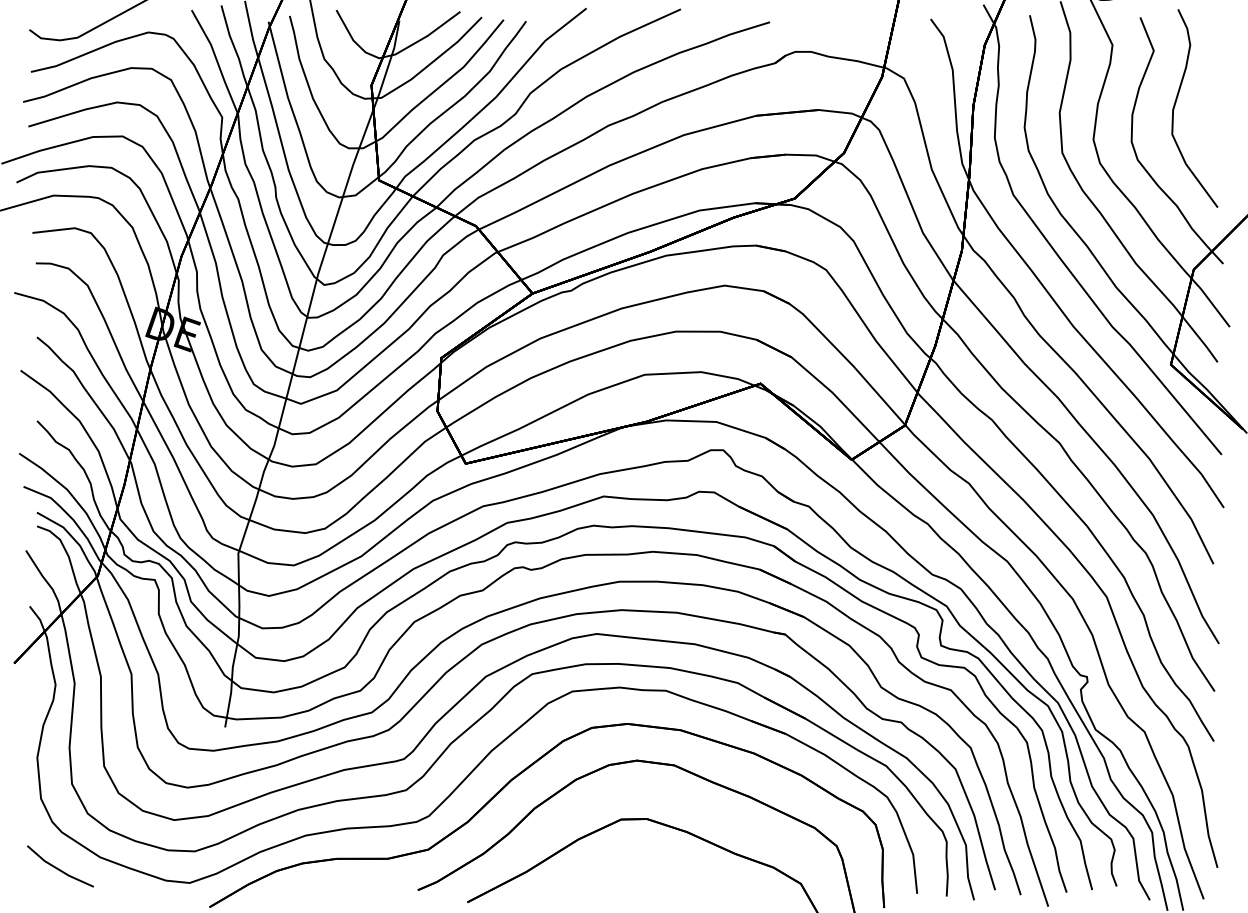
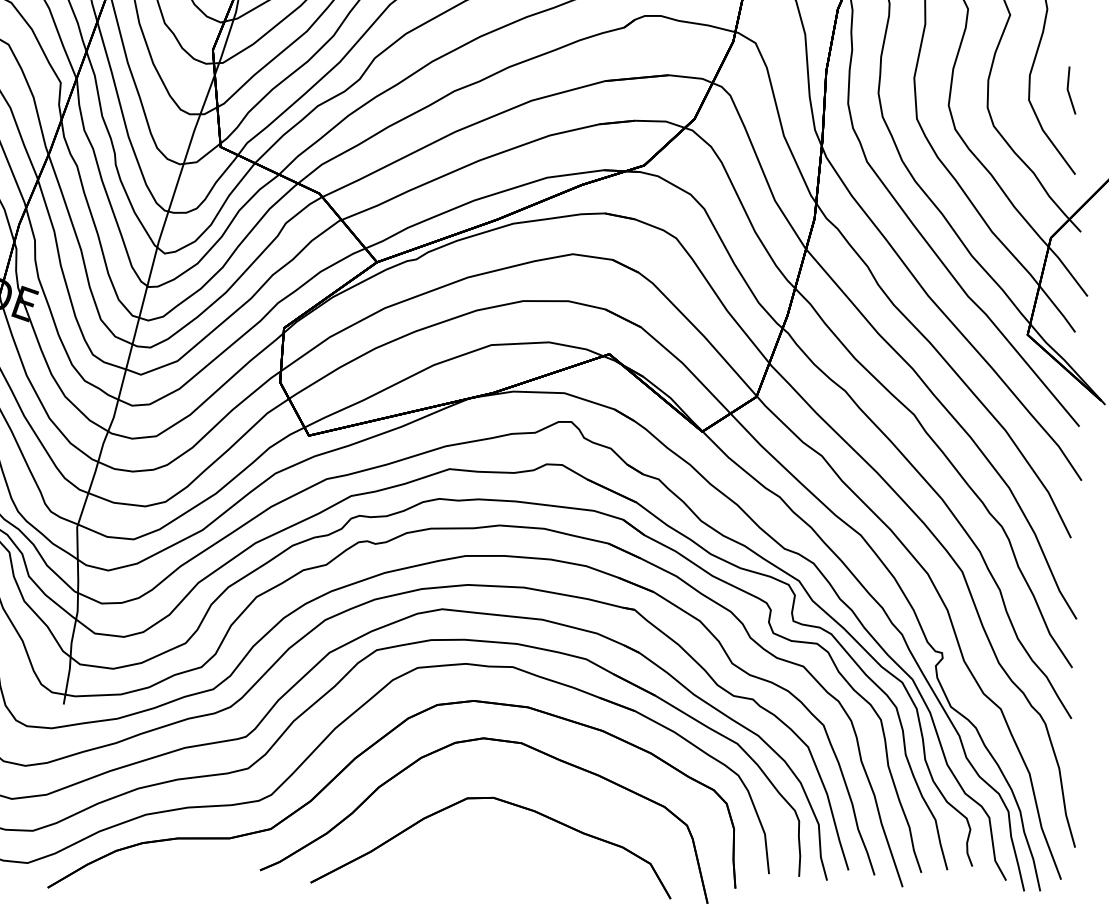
part: (1213, 124) -> (1071, 89), added

